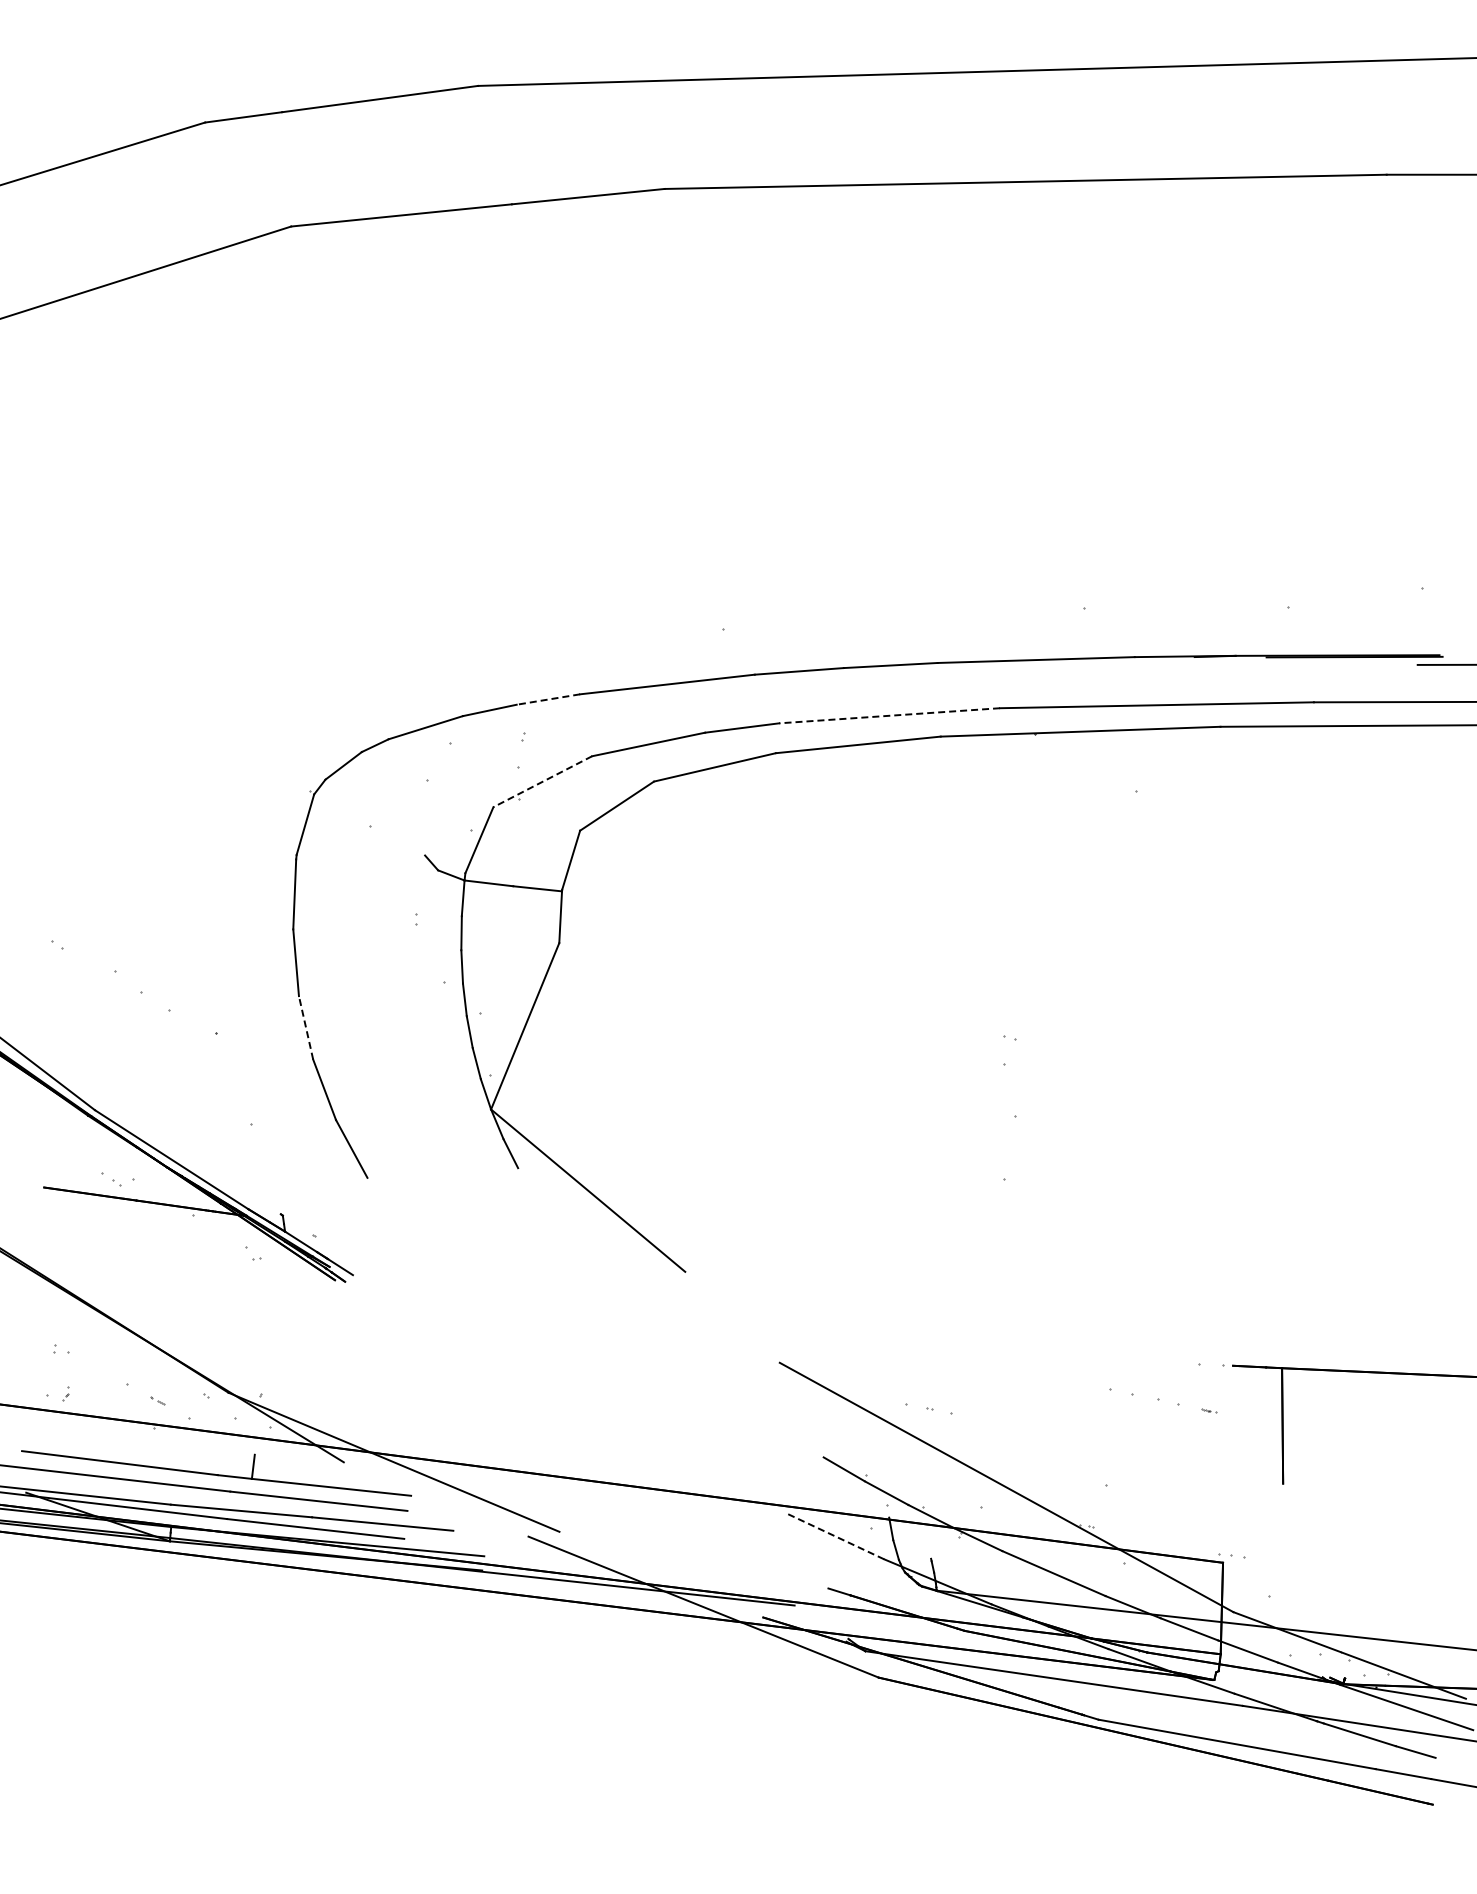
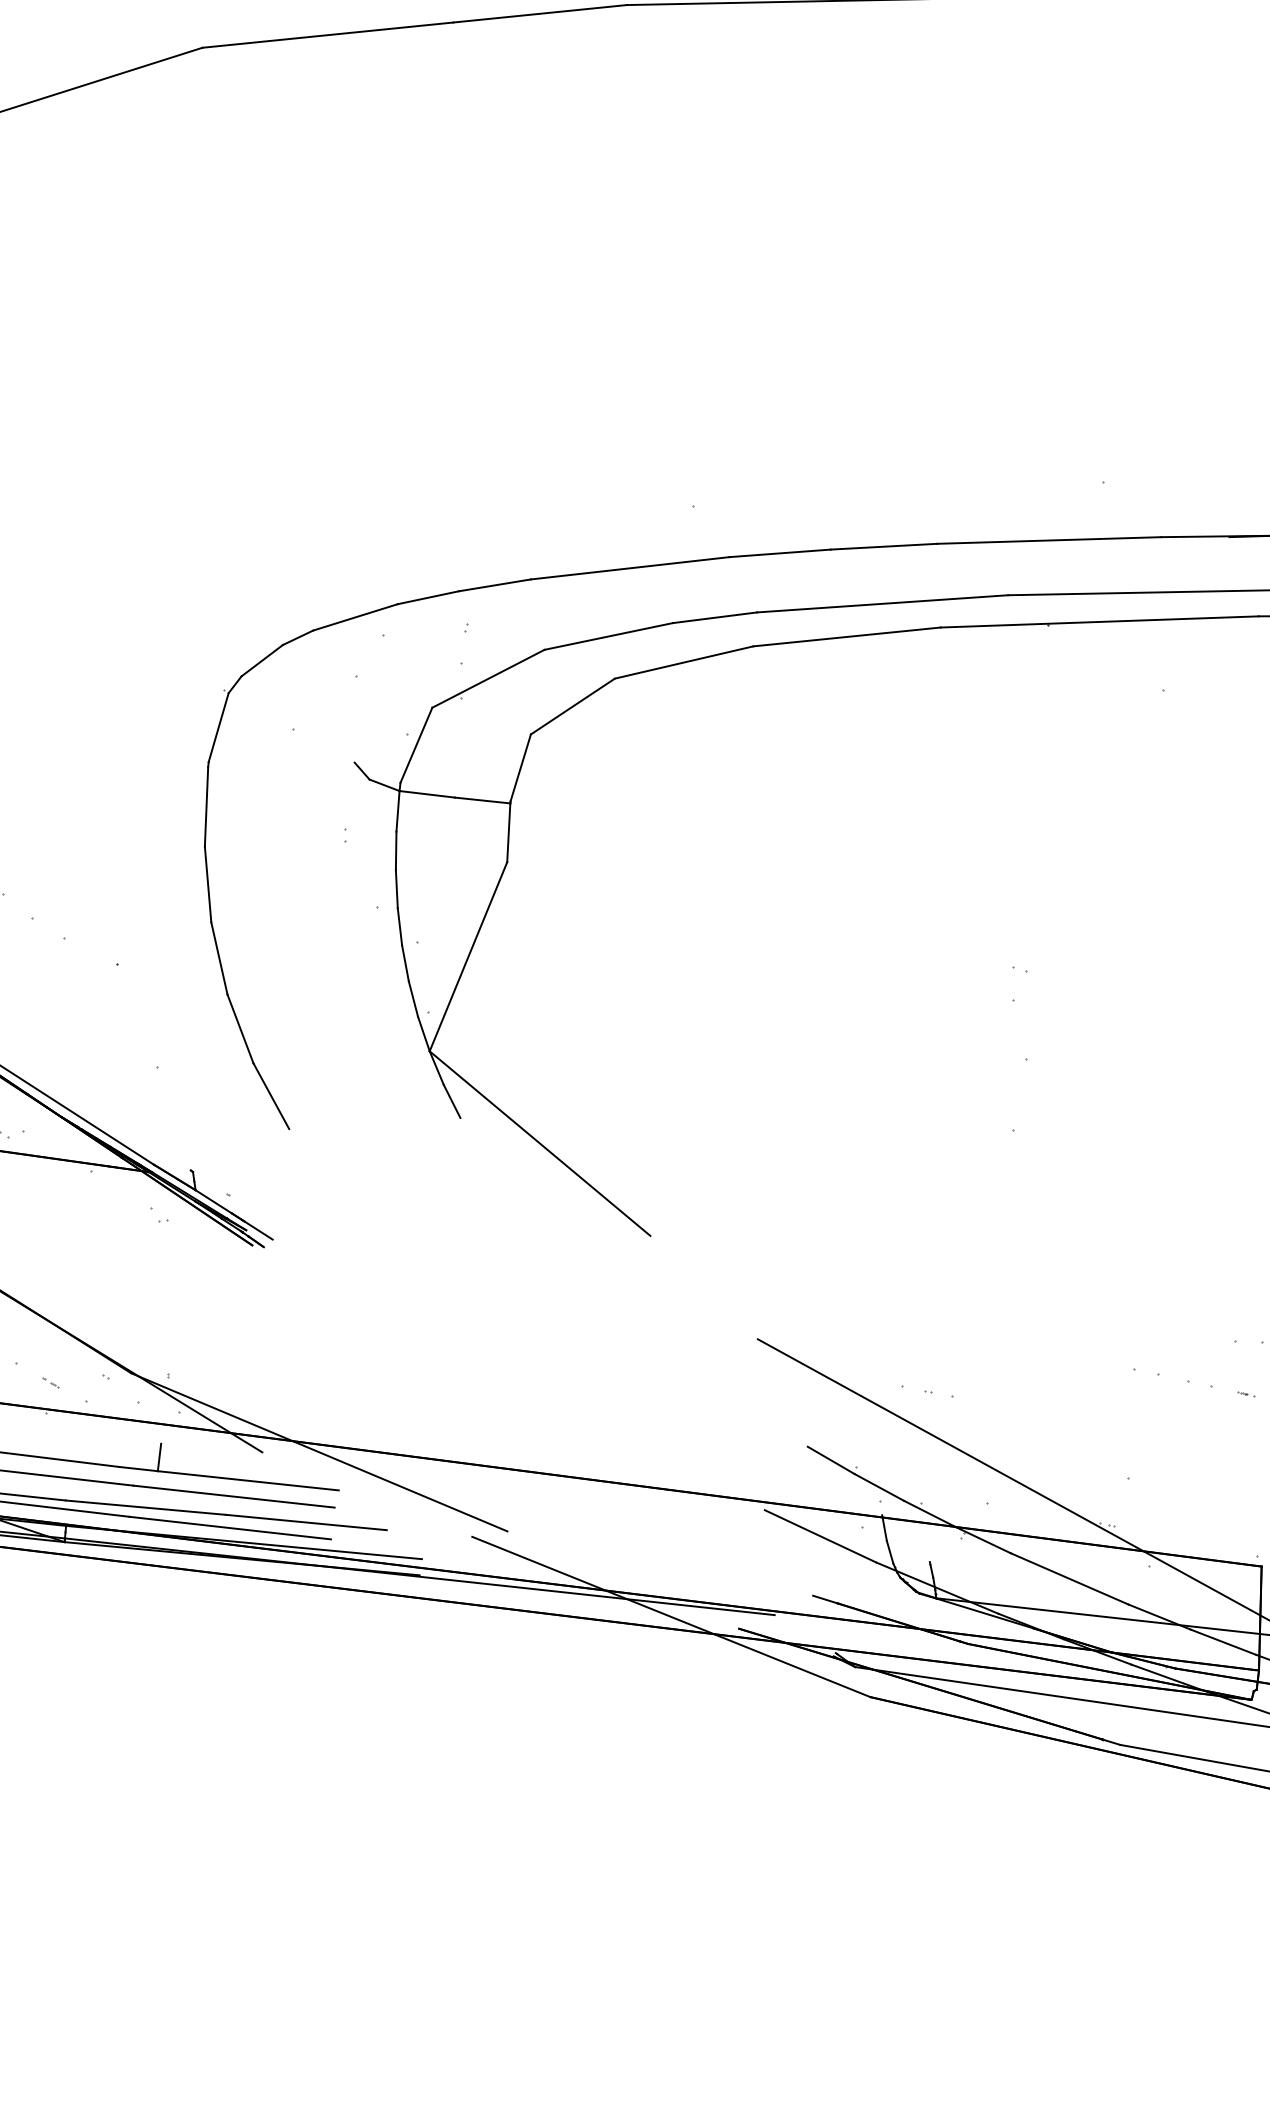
line: (547, 699) -> (493, 585), dashed -> solid
line: (889, 715) -> (882, 603), dashed -> solid
line: (542, 781) -> (488, 678), dashed -> solid
line: (306, 1027) -> (219, 958), dashed -> solid
line: (834, 1536) -> (820, 1536), dashed -> solid

